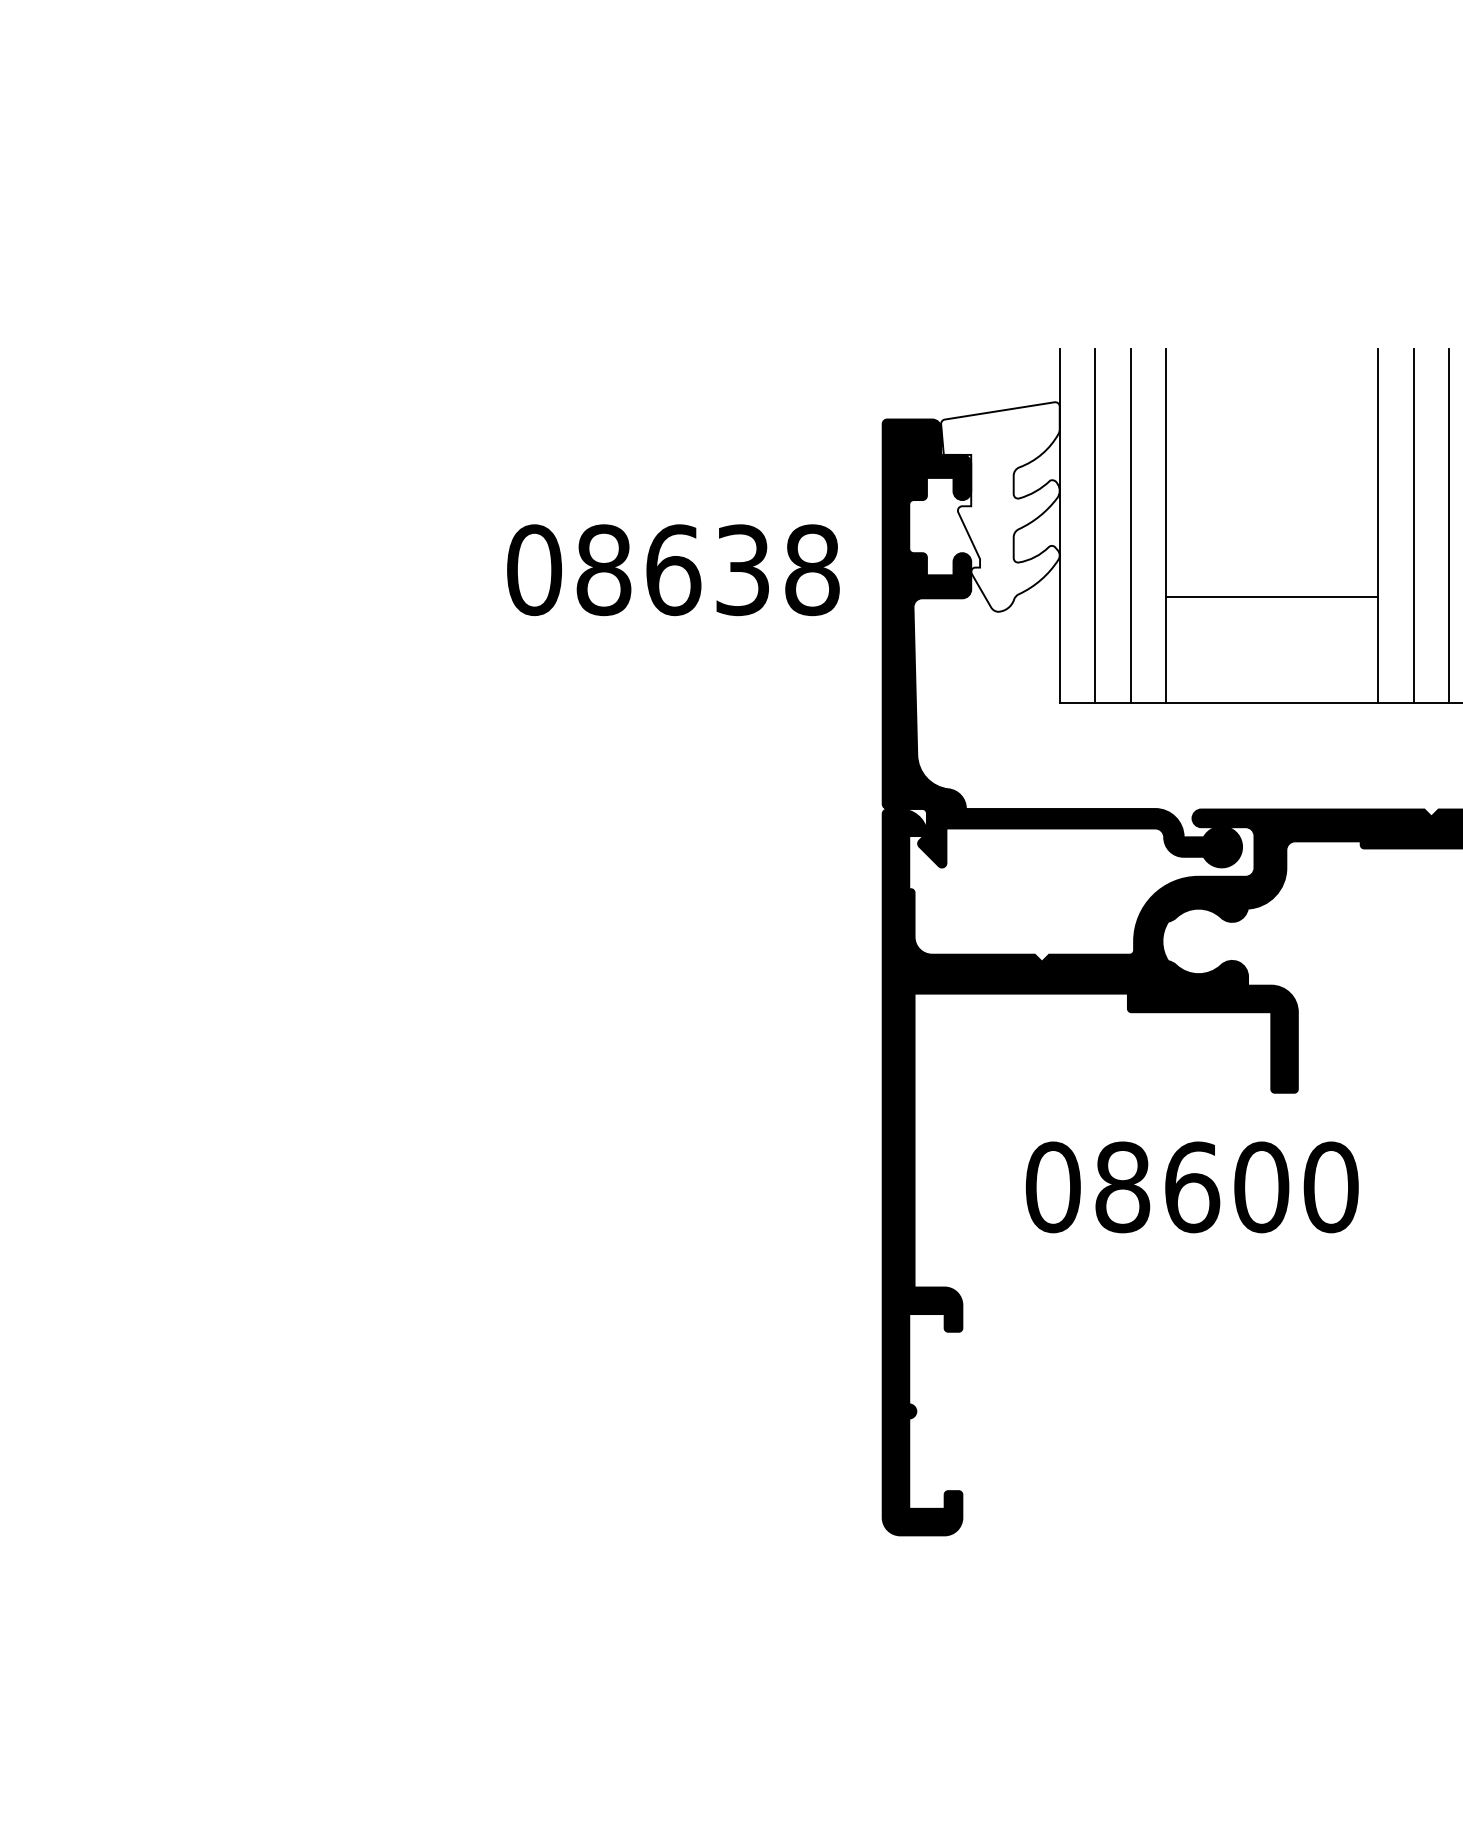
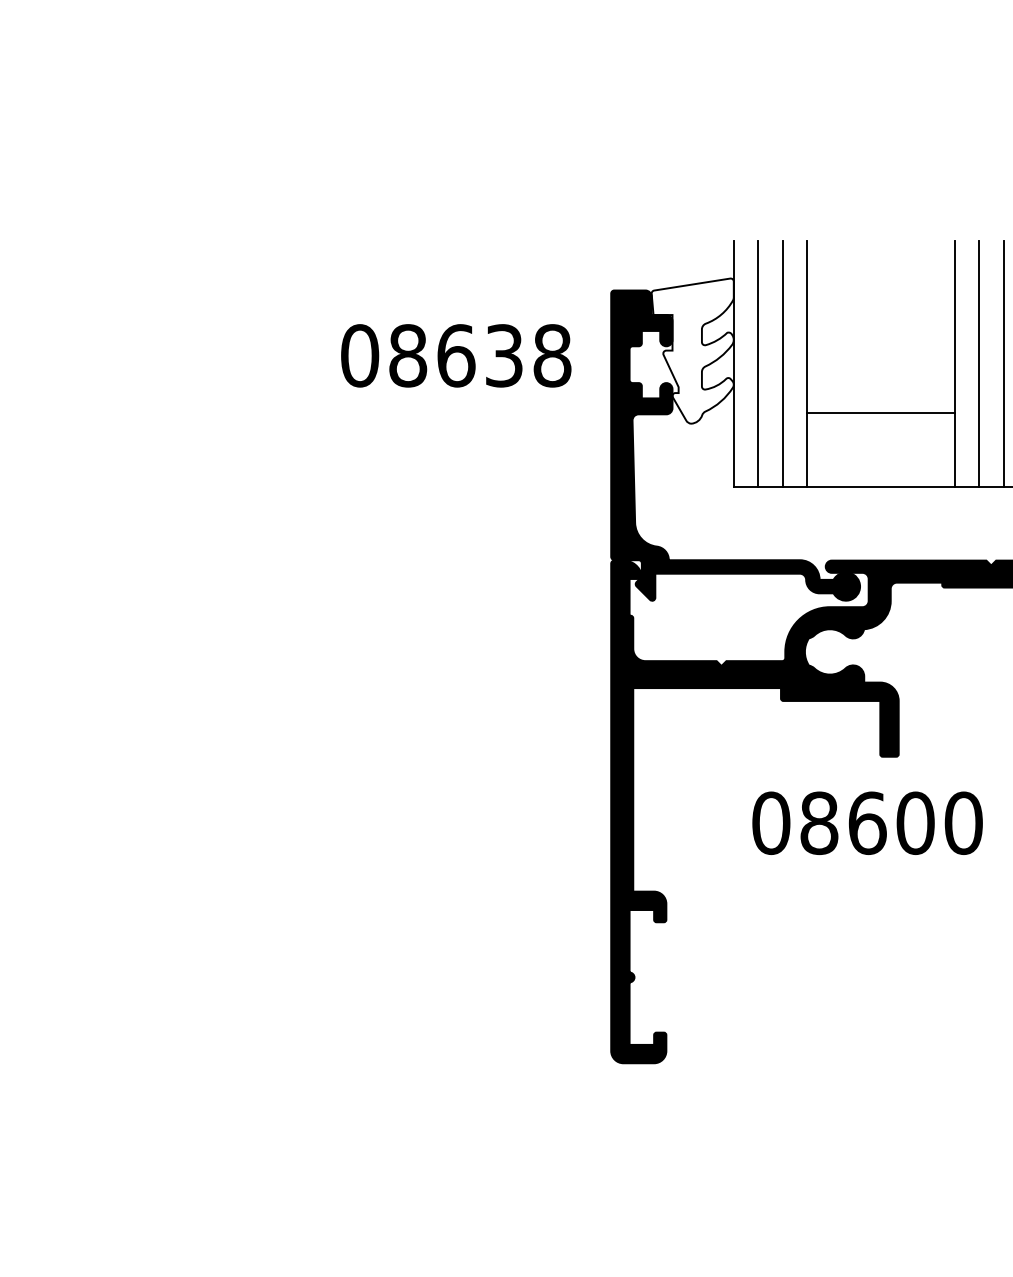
text: (673, 569) -> (456, 355), moved
text: (1192, 1186) -> (867, 822), moved

